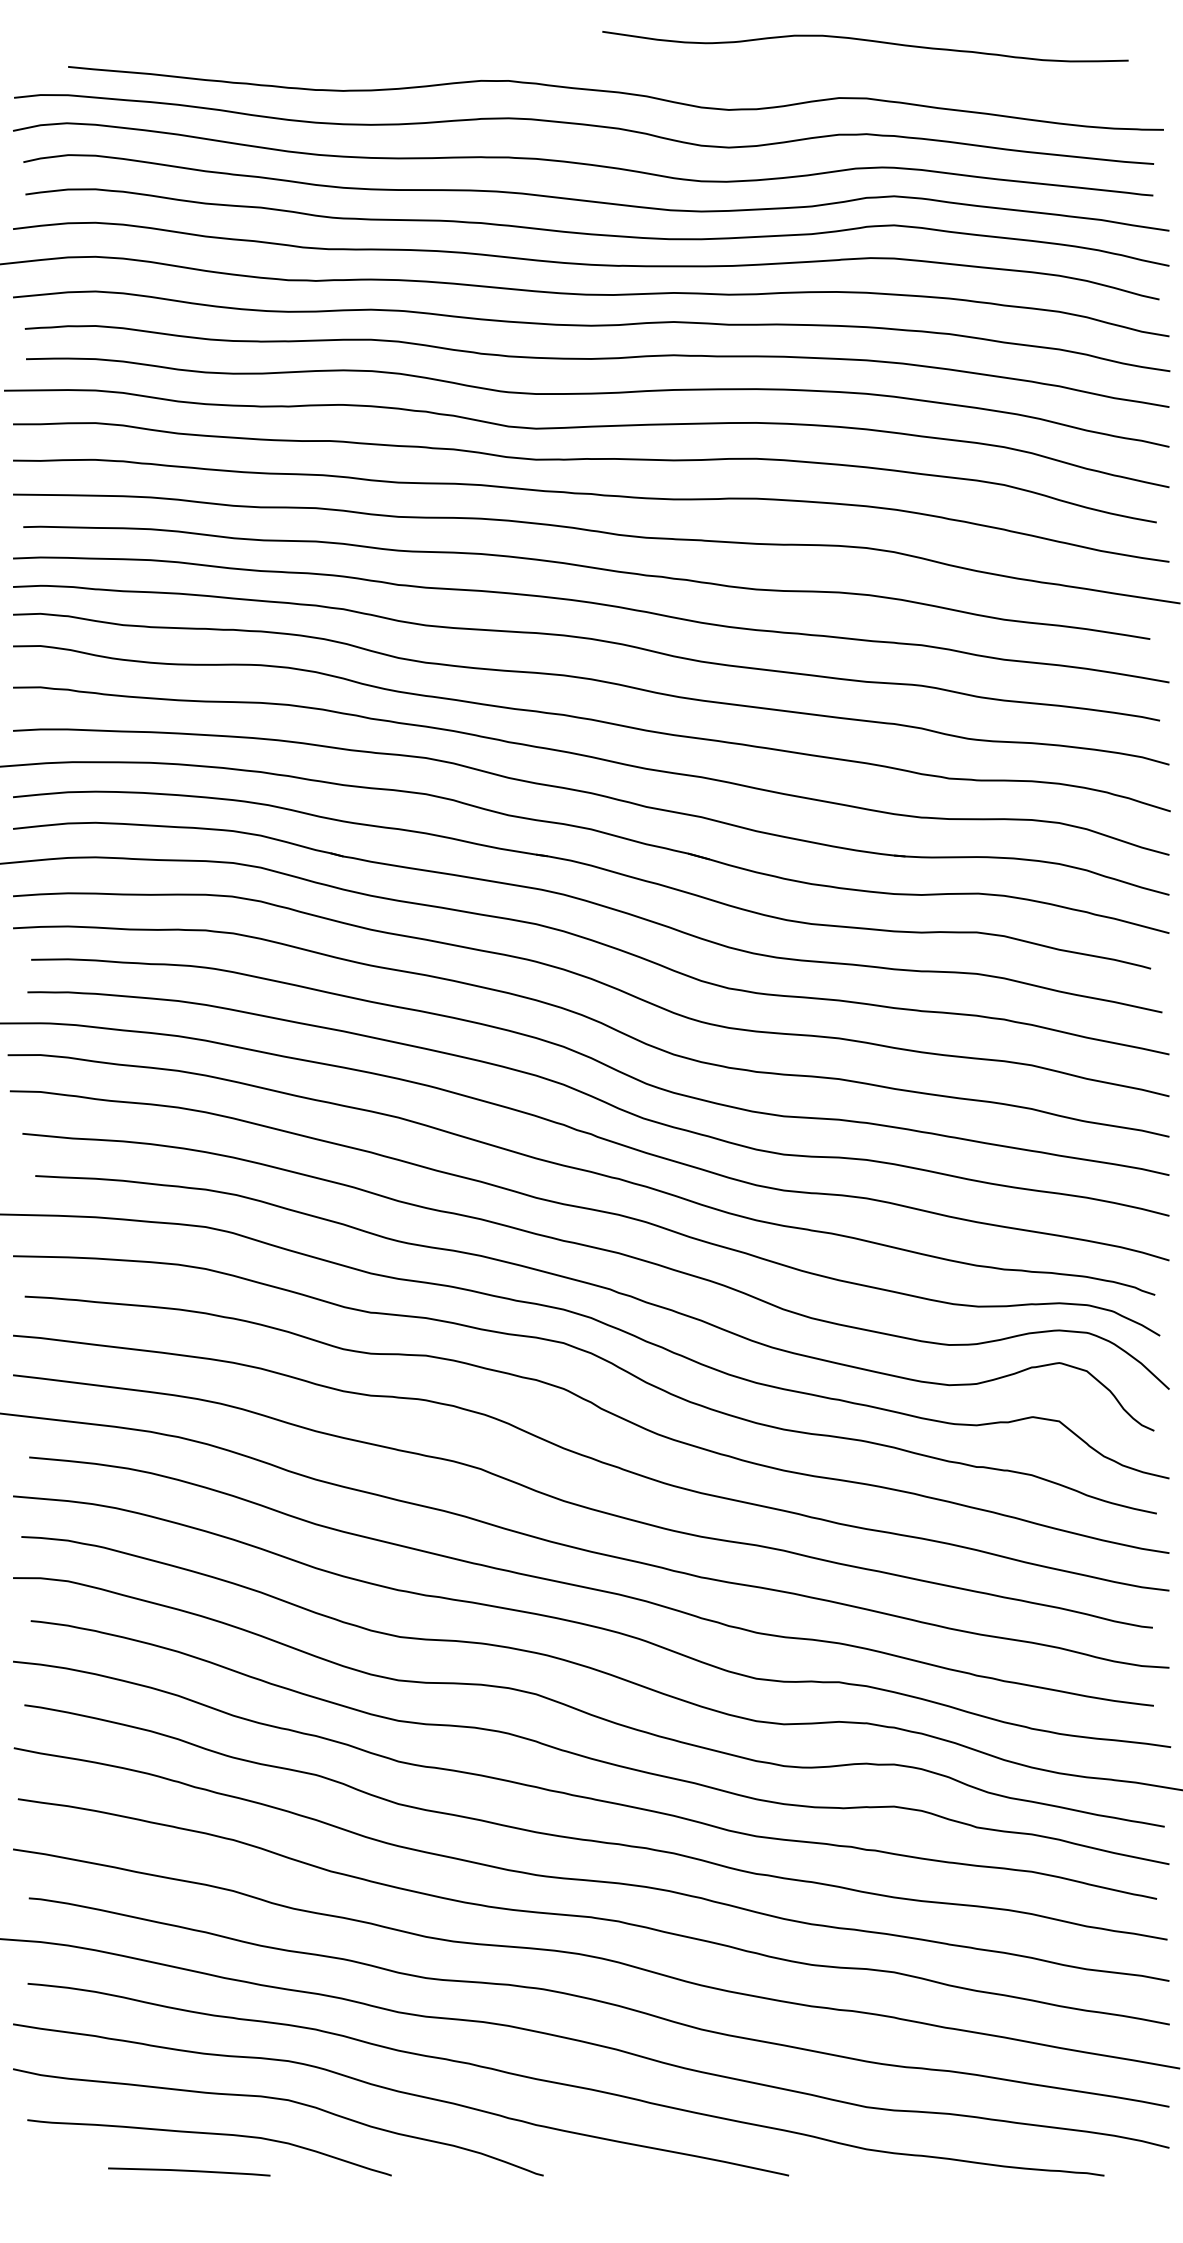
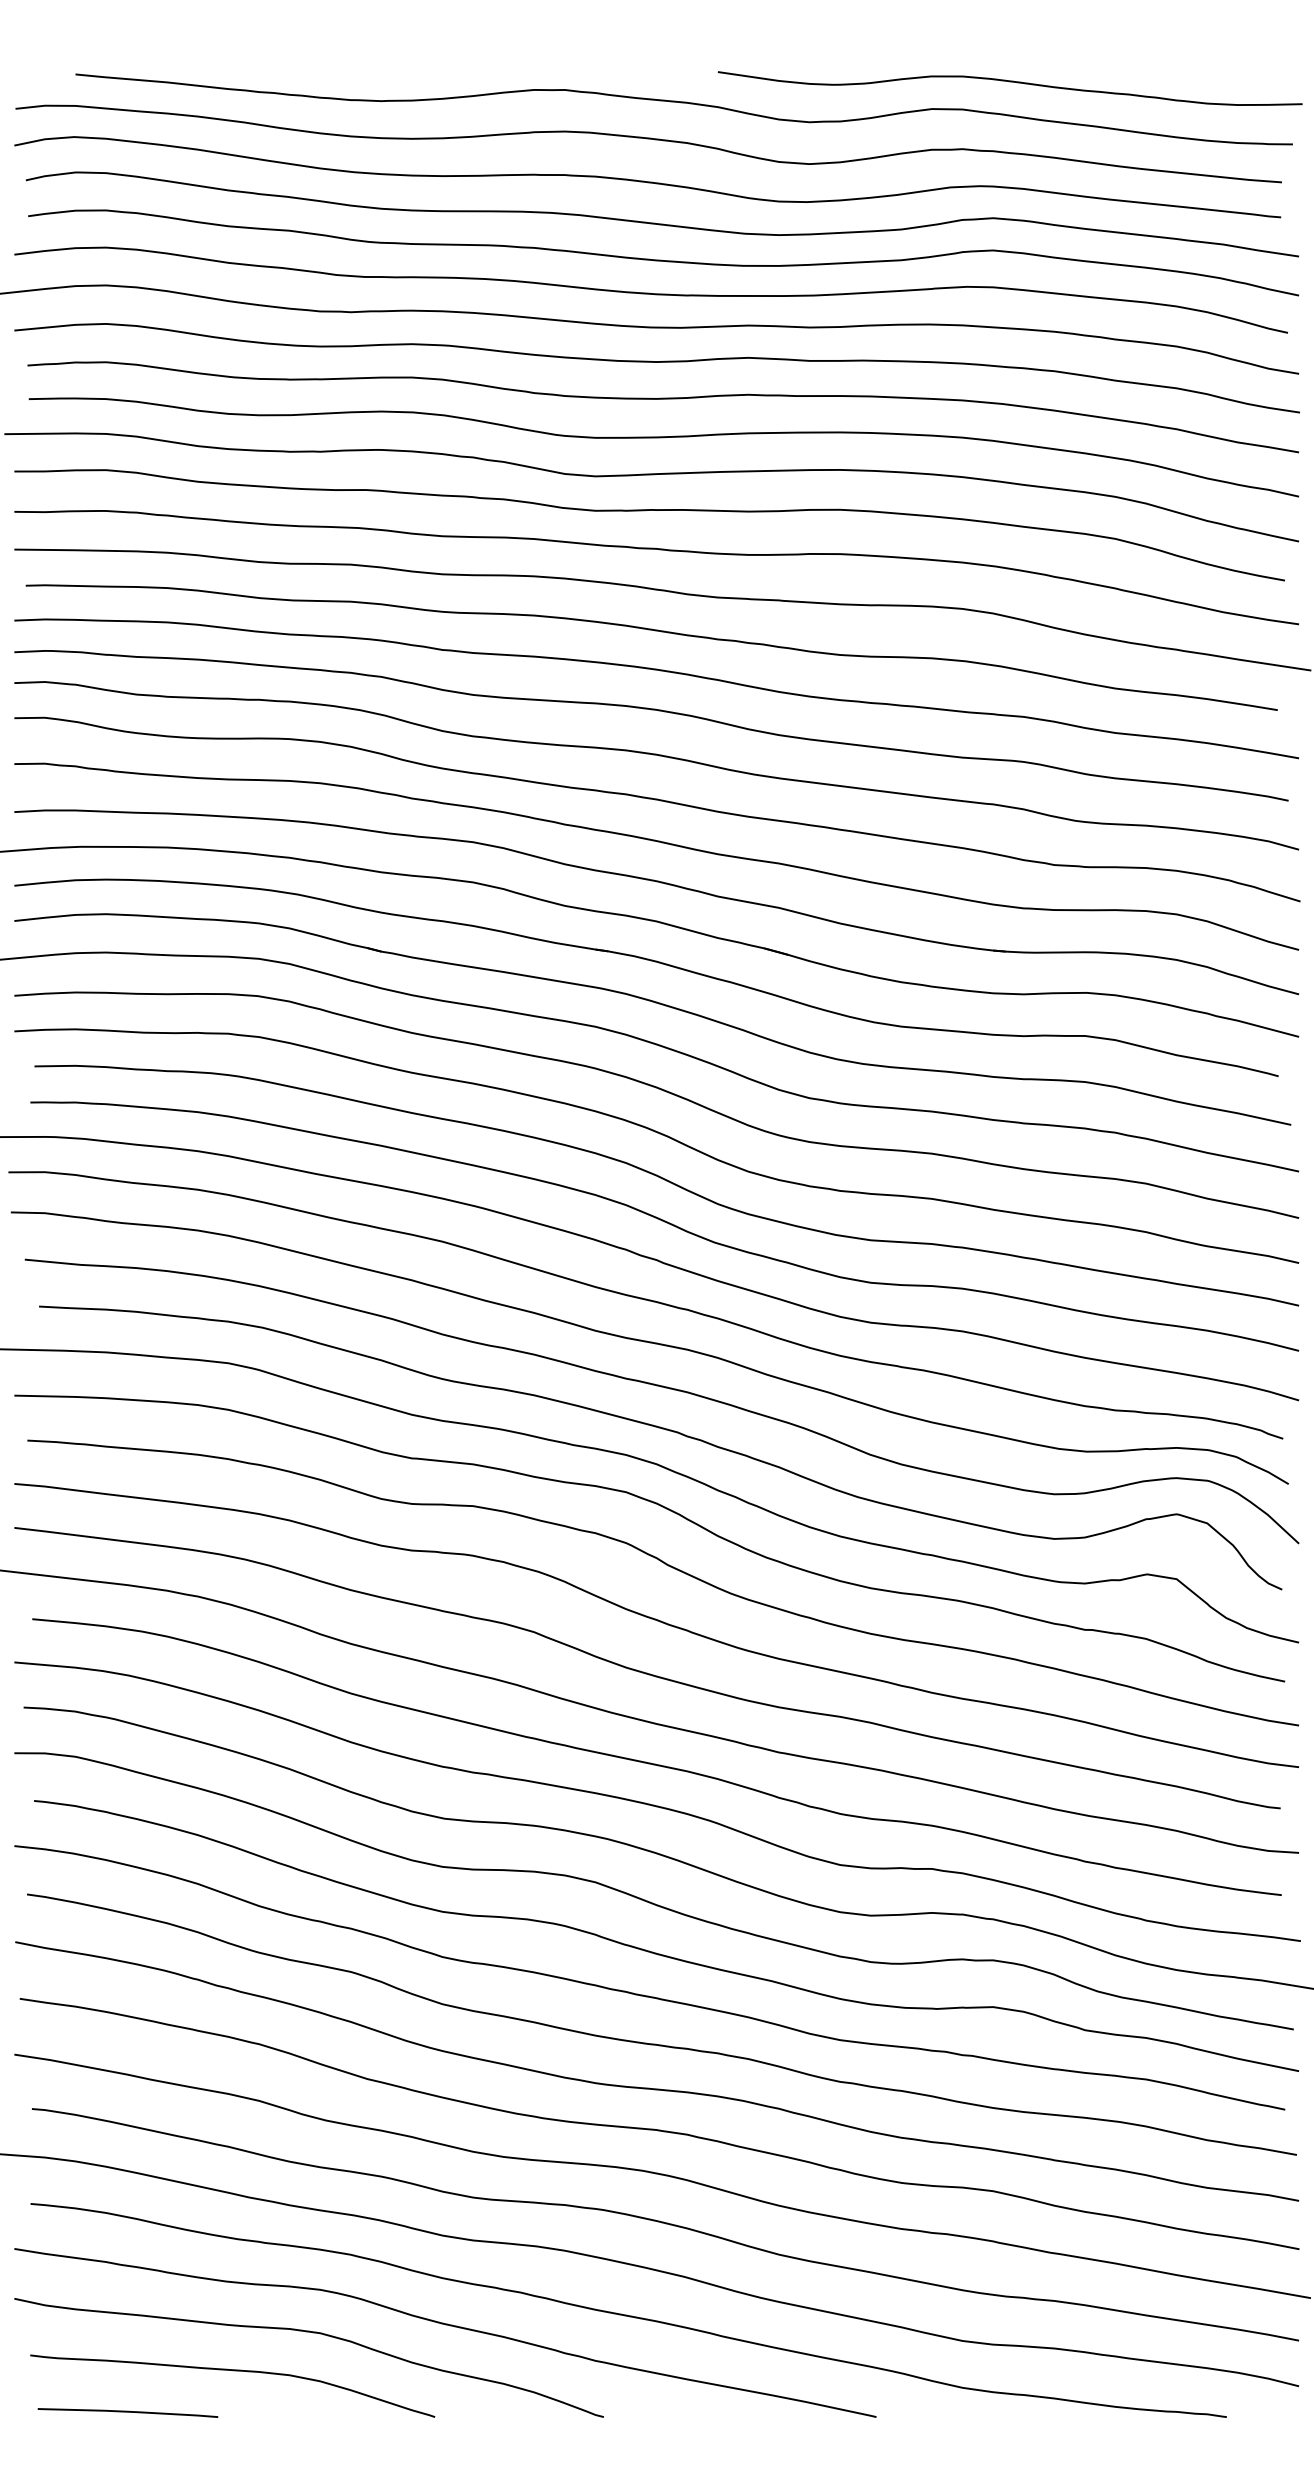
curve: (866, 41) -> (1011, 82), moved
line: (189, 2171) -> (128, 2412), moved

